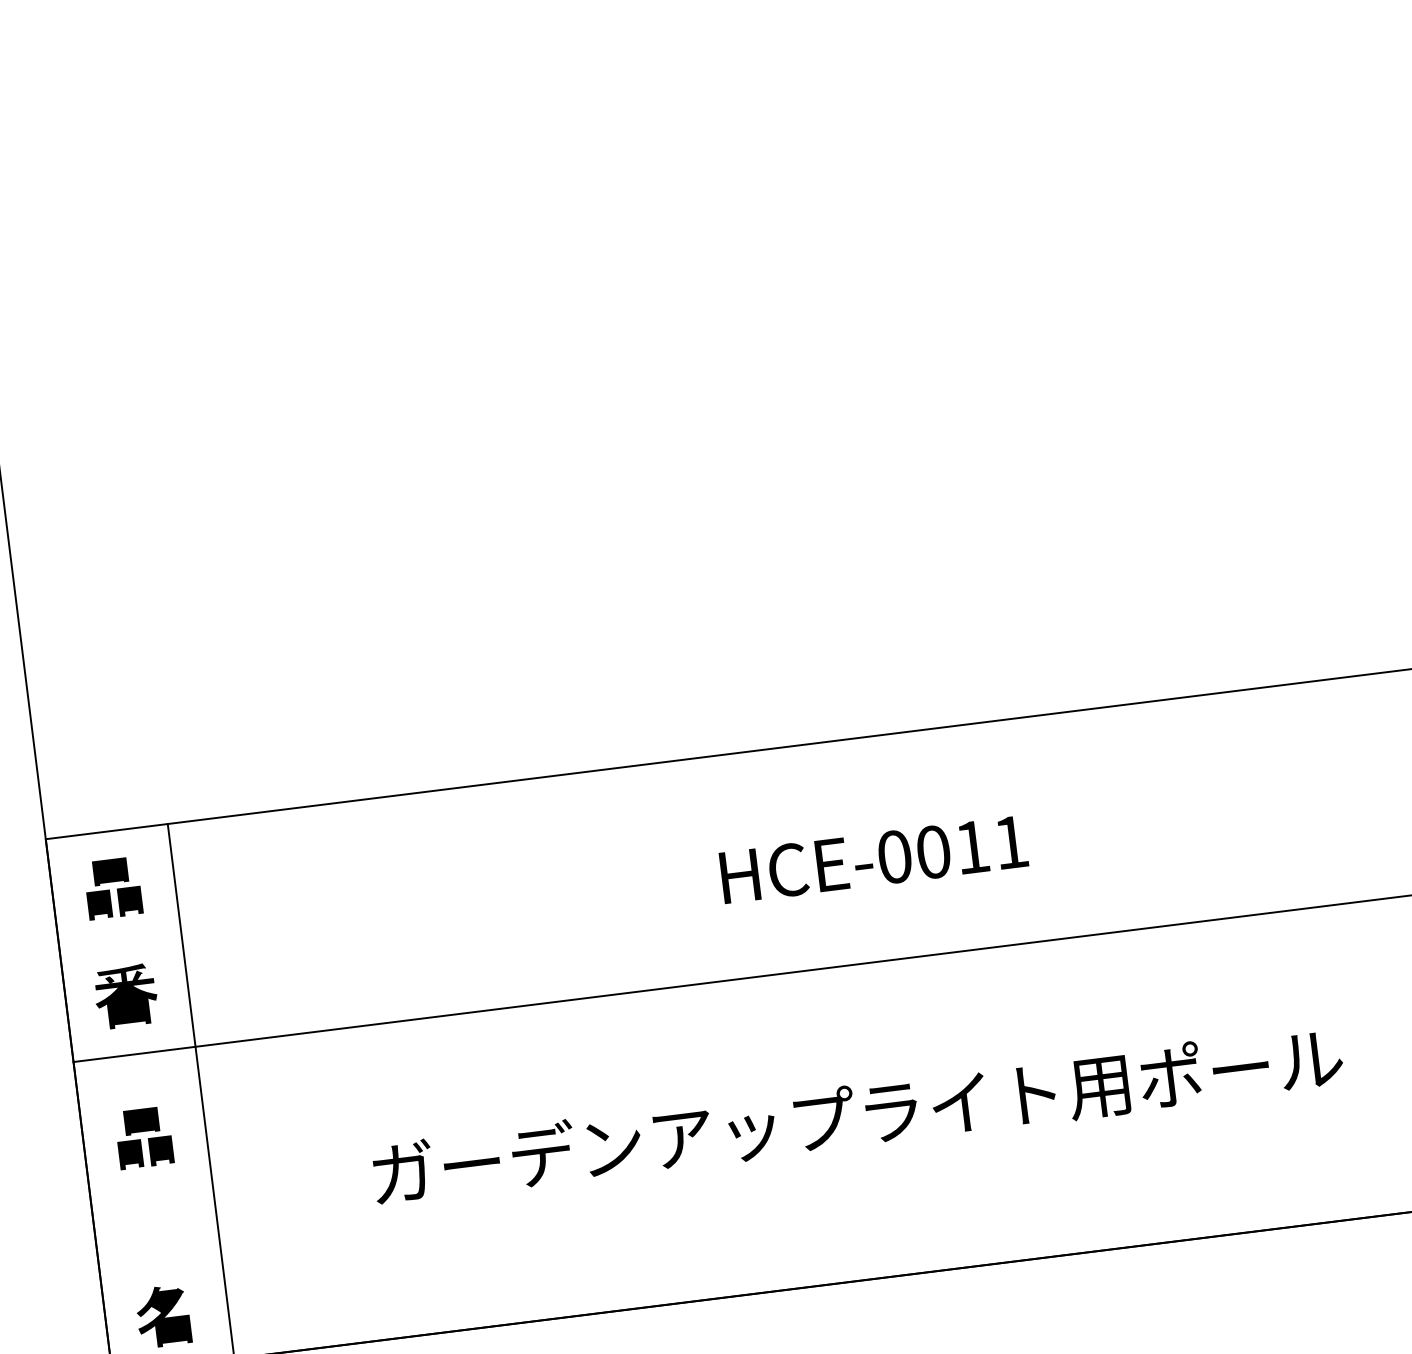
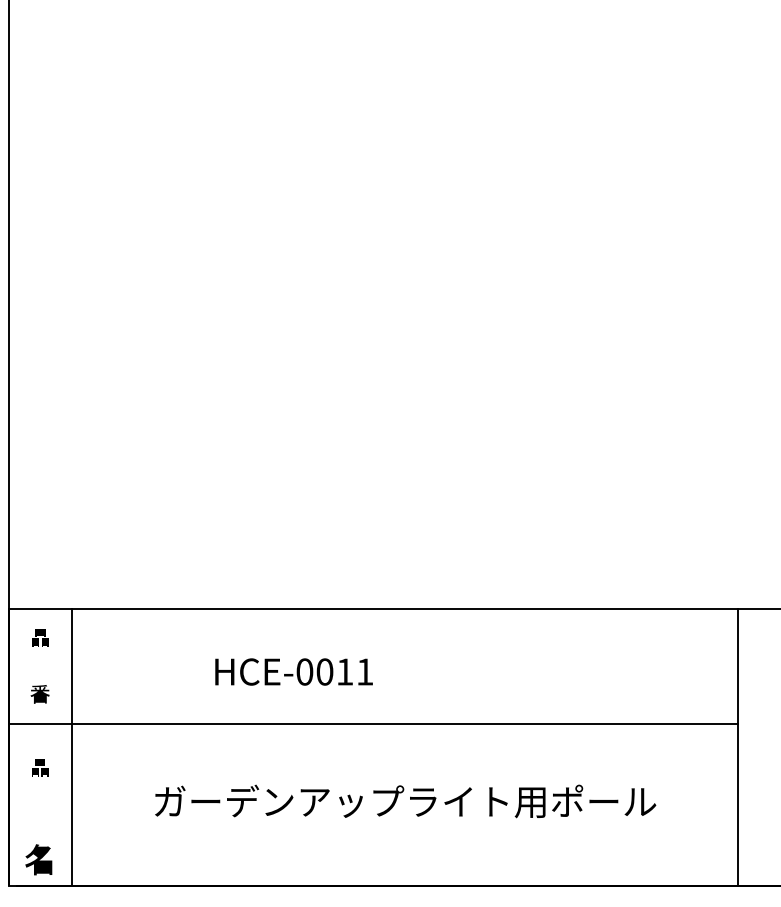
part: (872, 858) -> (293, 671), moved
part: (113, 886) -> (40, 637), size x0.6
part: (124, 996) -> (39, 694), size x0.6
part: (142, 1137) -> (39, 767), size x0.6

